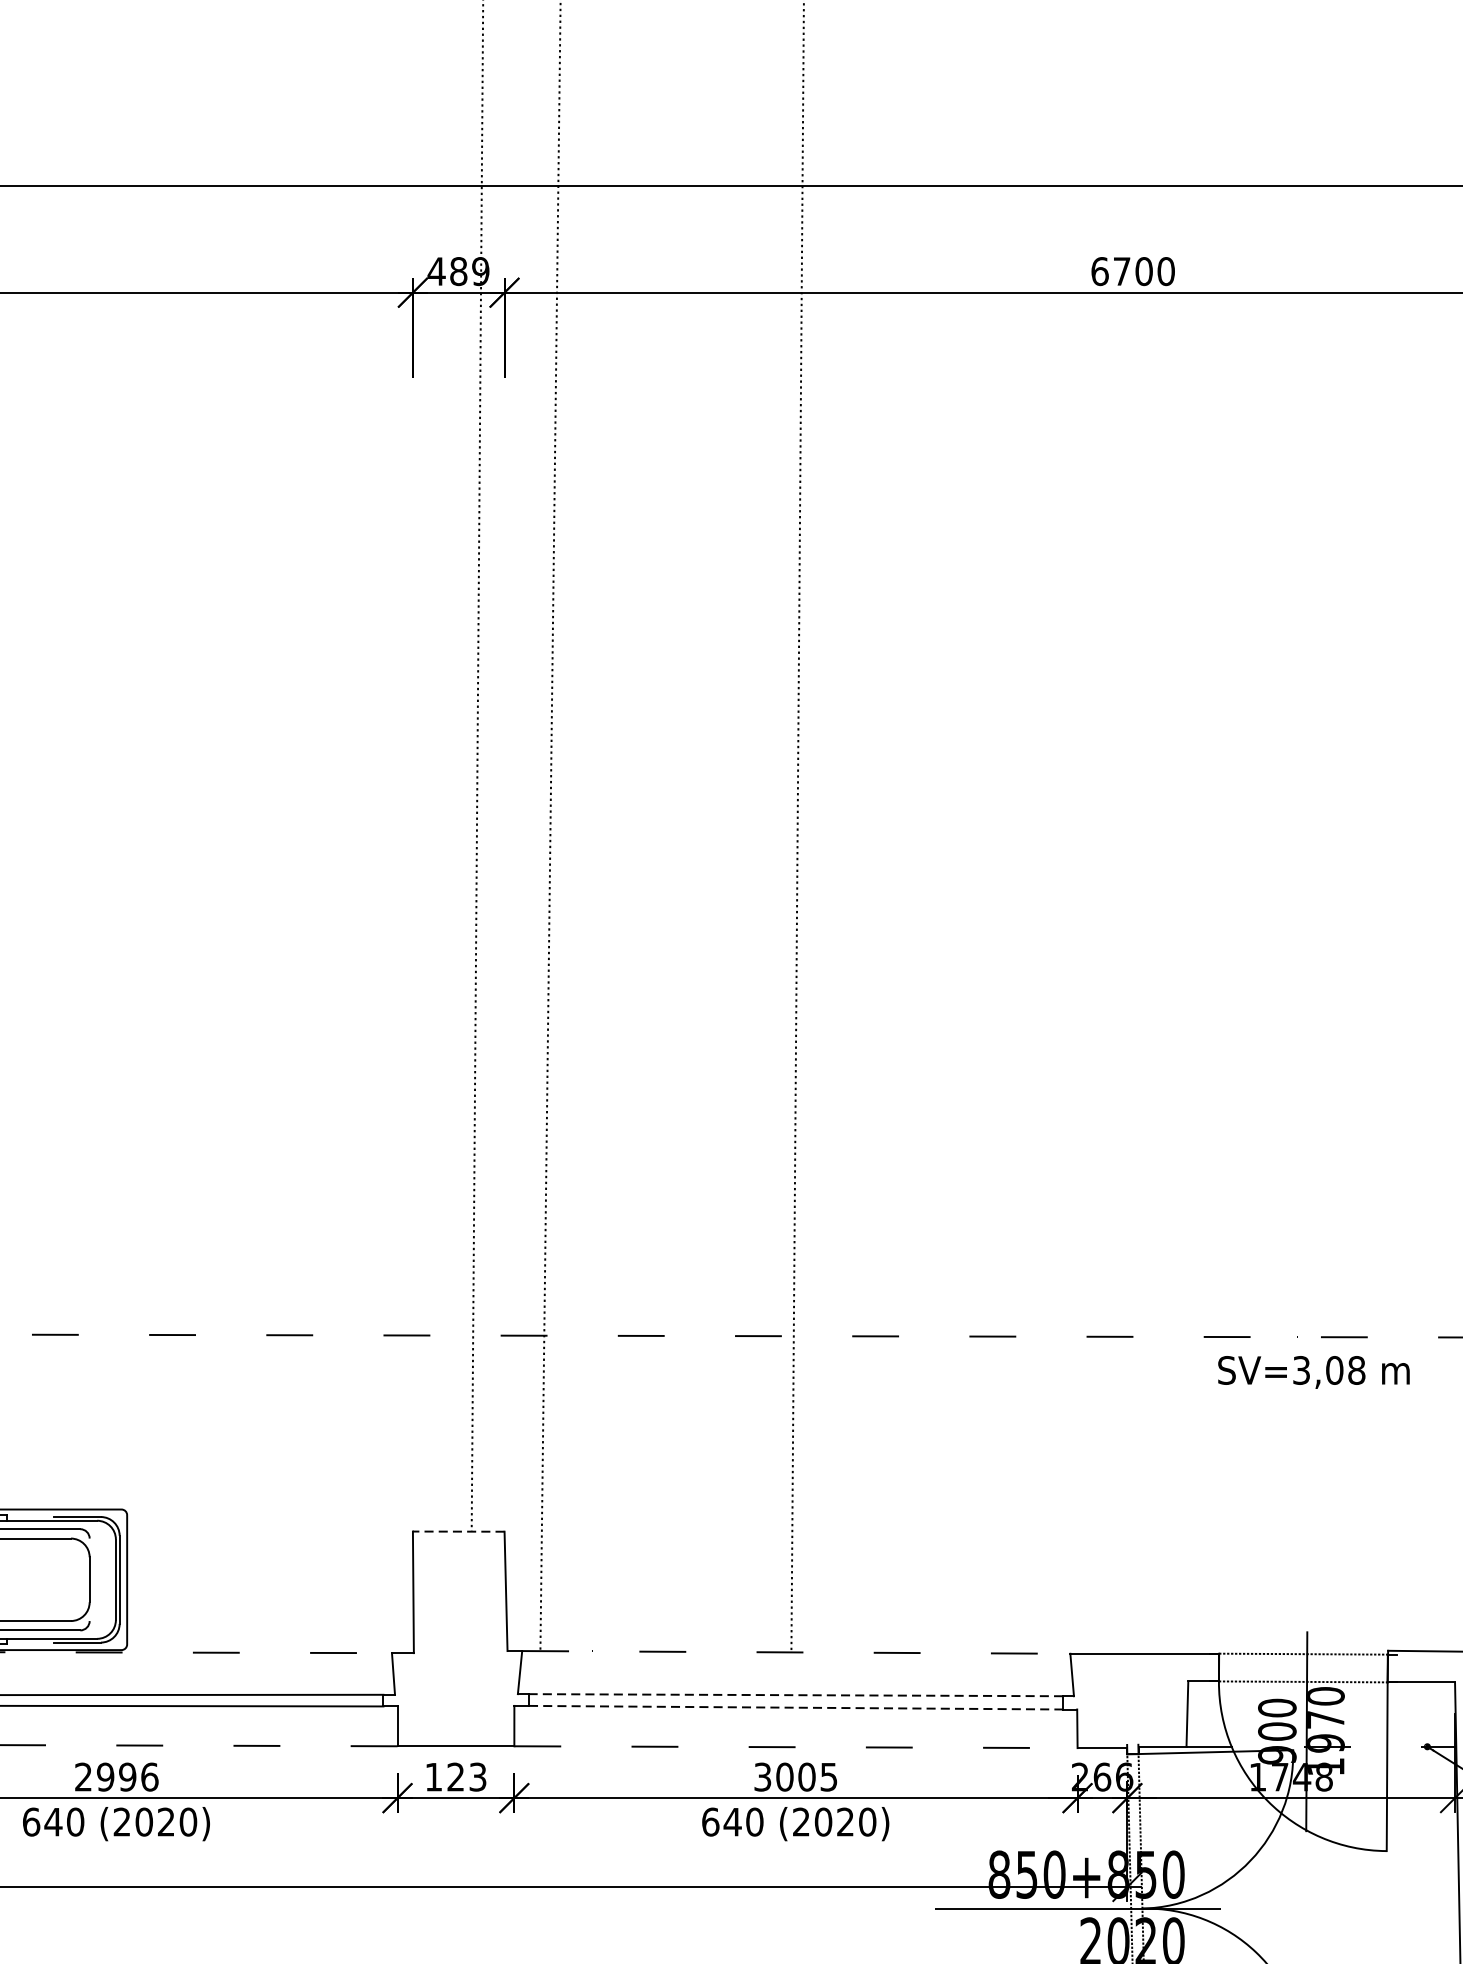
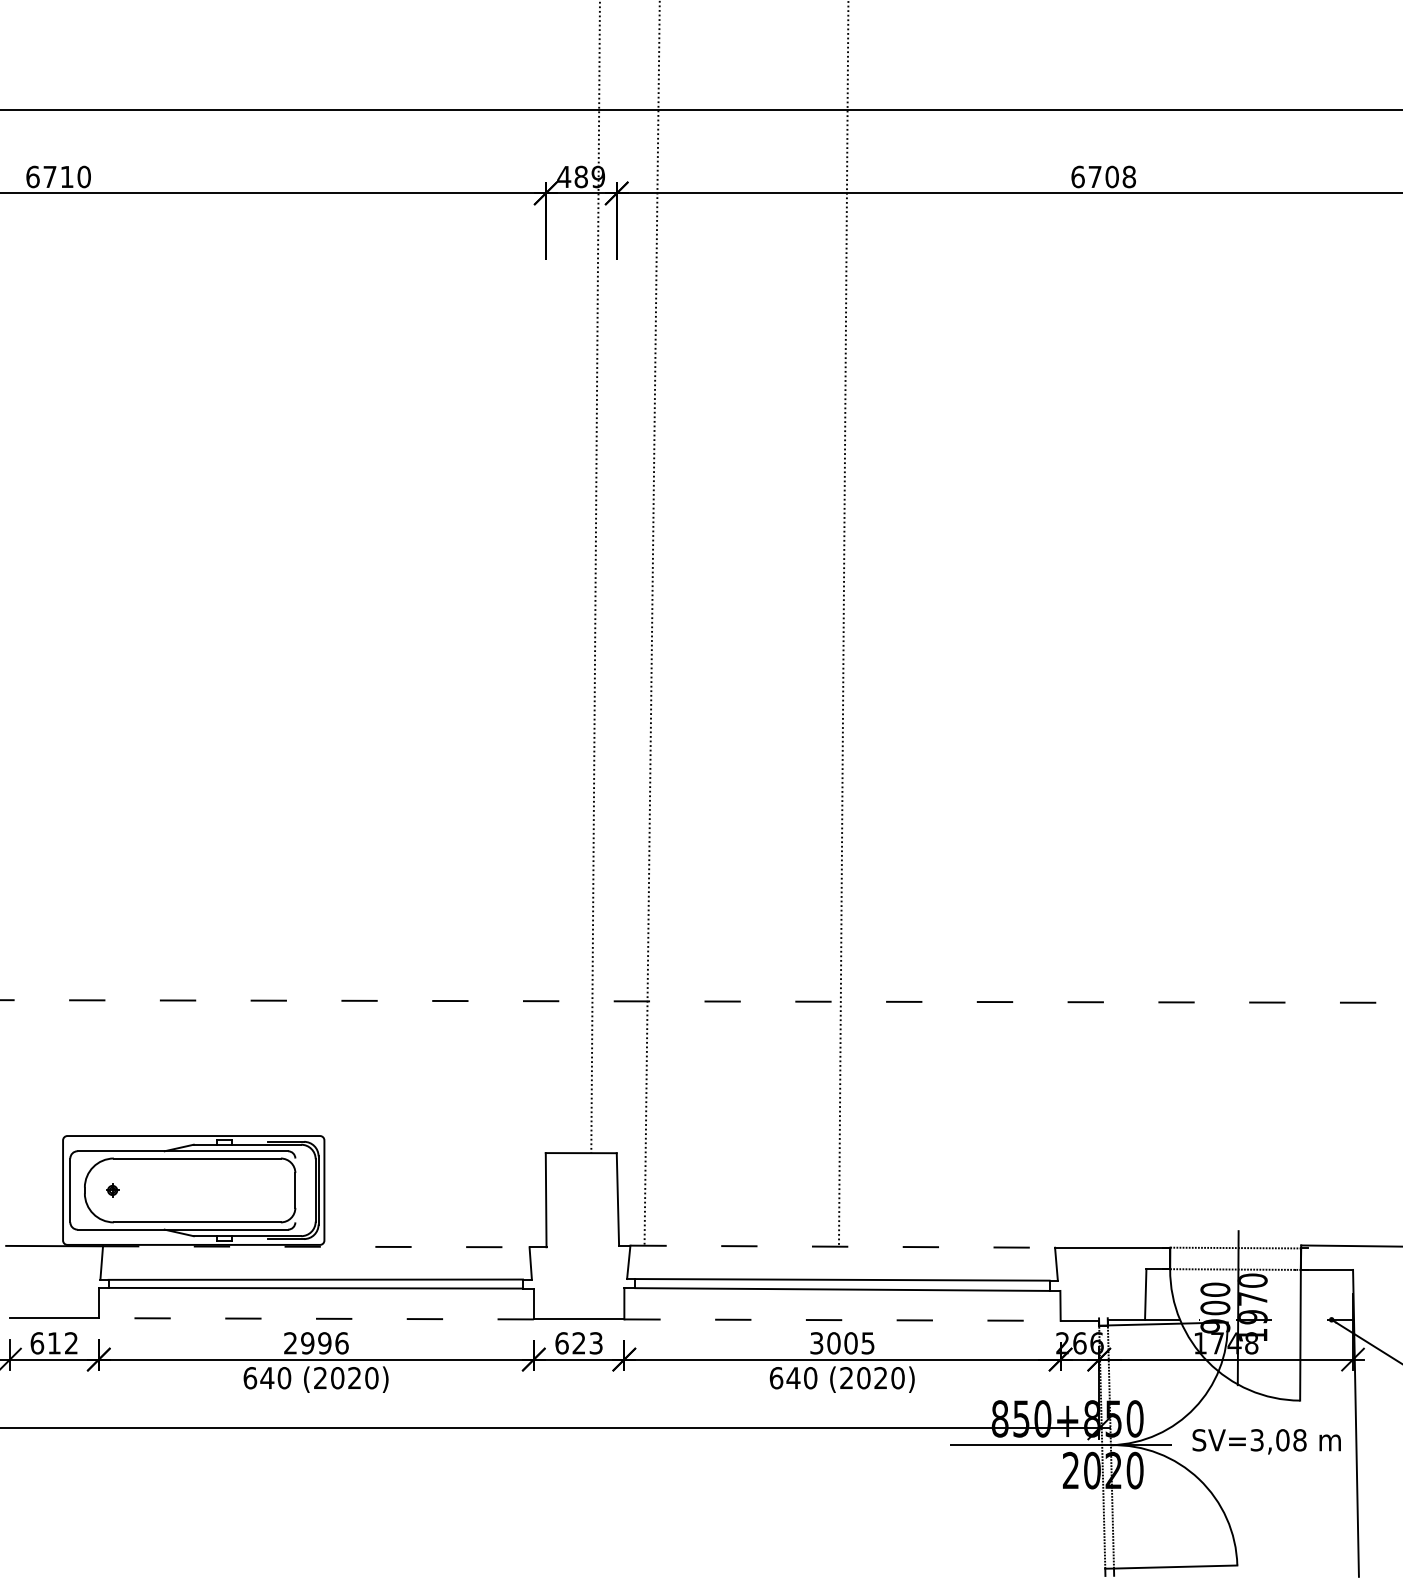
text: (1166, 270) -> (1129, 176), 6700 -> 6708
text: (1313, 1372) -> (1266, 1441), moved
line: (457, 1532) -> (580, 1153), dashed -> solid
line: (797, 1694) -> (843, 1279), dashed -> solid
line: (795, 1707) -> (842, 1289), dashed -> solid
text: (433, 1777) -> (561, 1343), 123 -> 623

